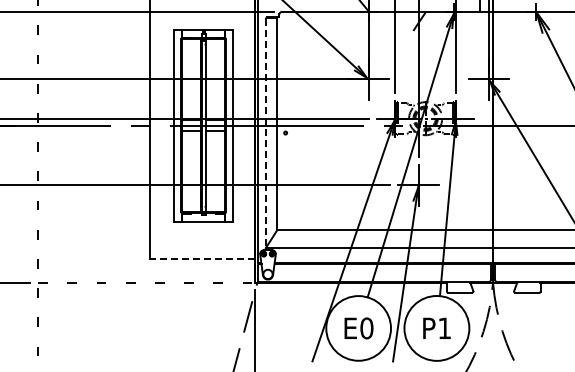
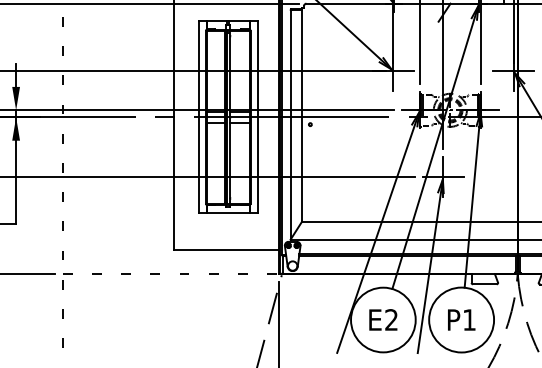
line: (265, 133) -> (290, 125), dashed -> solid
line: (202, 258) -> (227, 250), dashed -> solid
text: (366, 328) -> (391, 320), E0 -> E2

